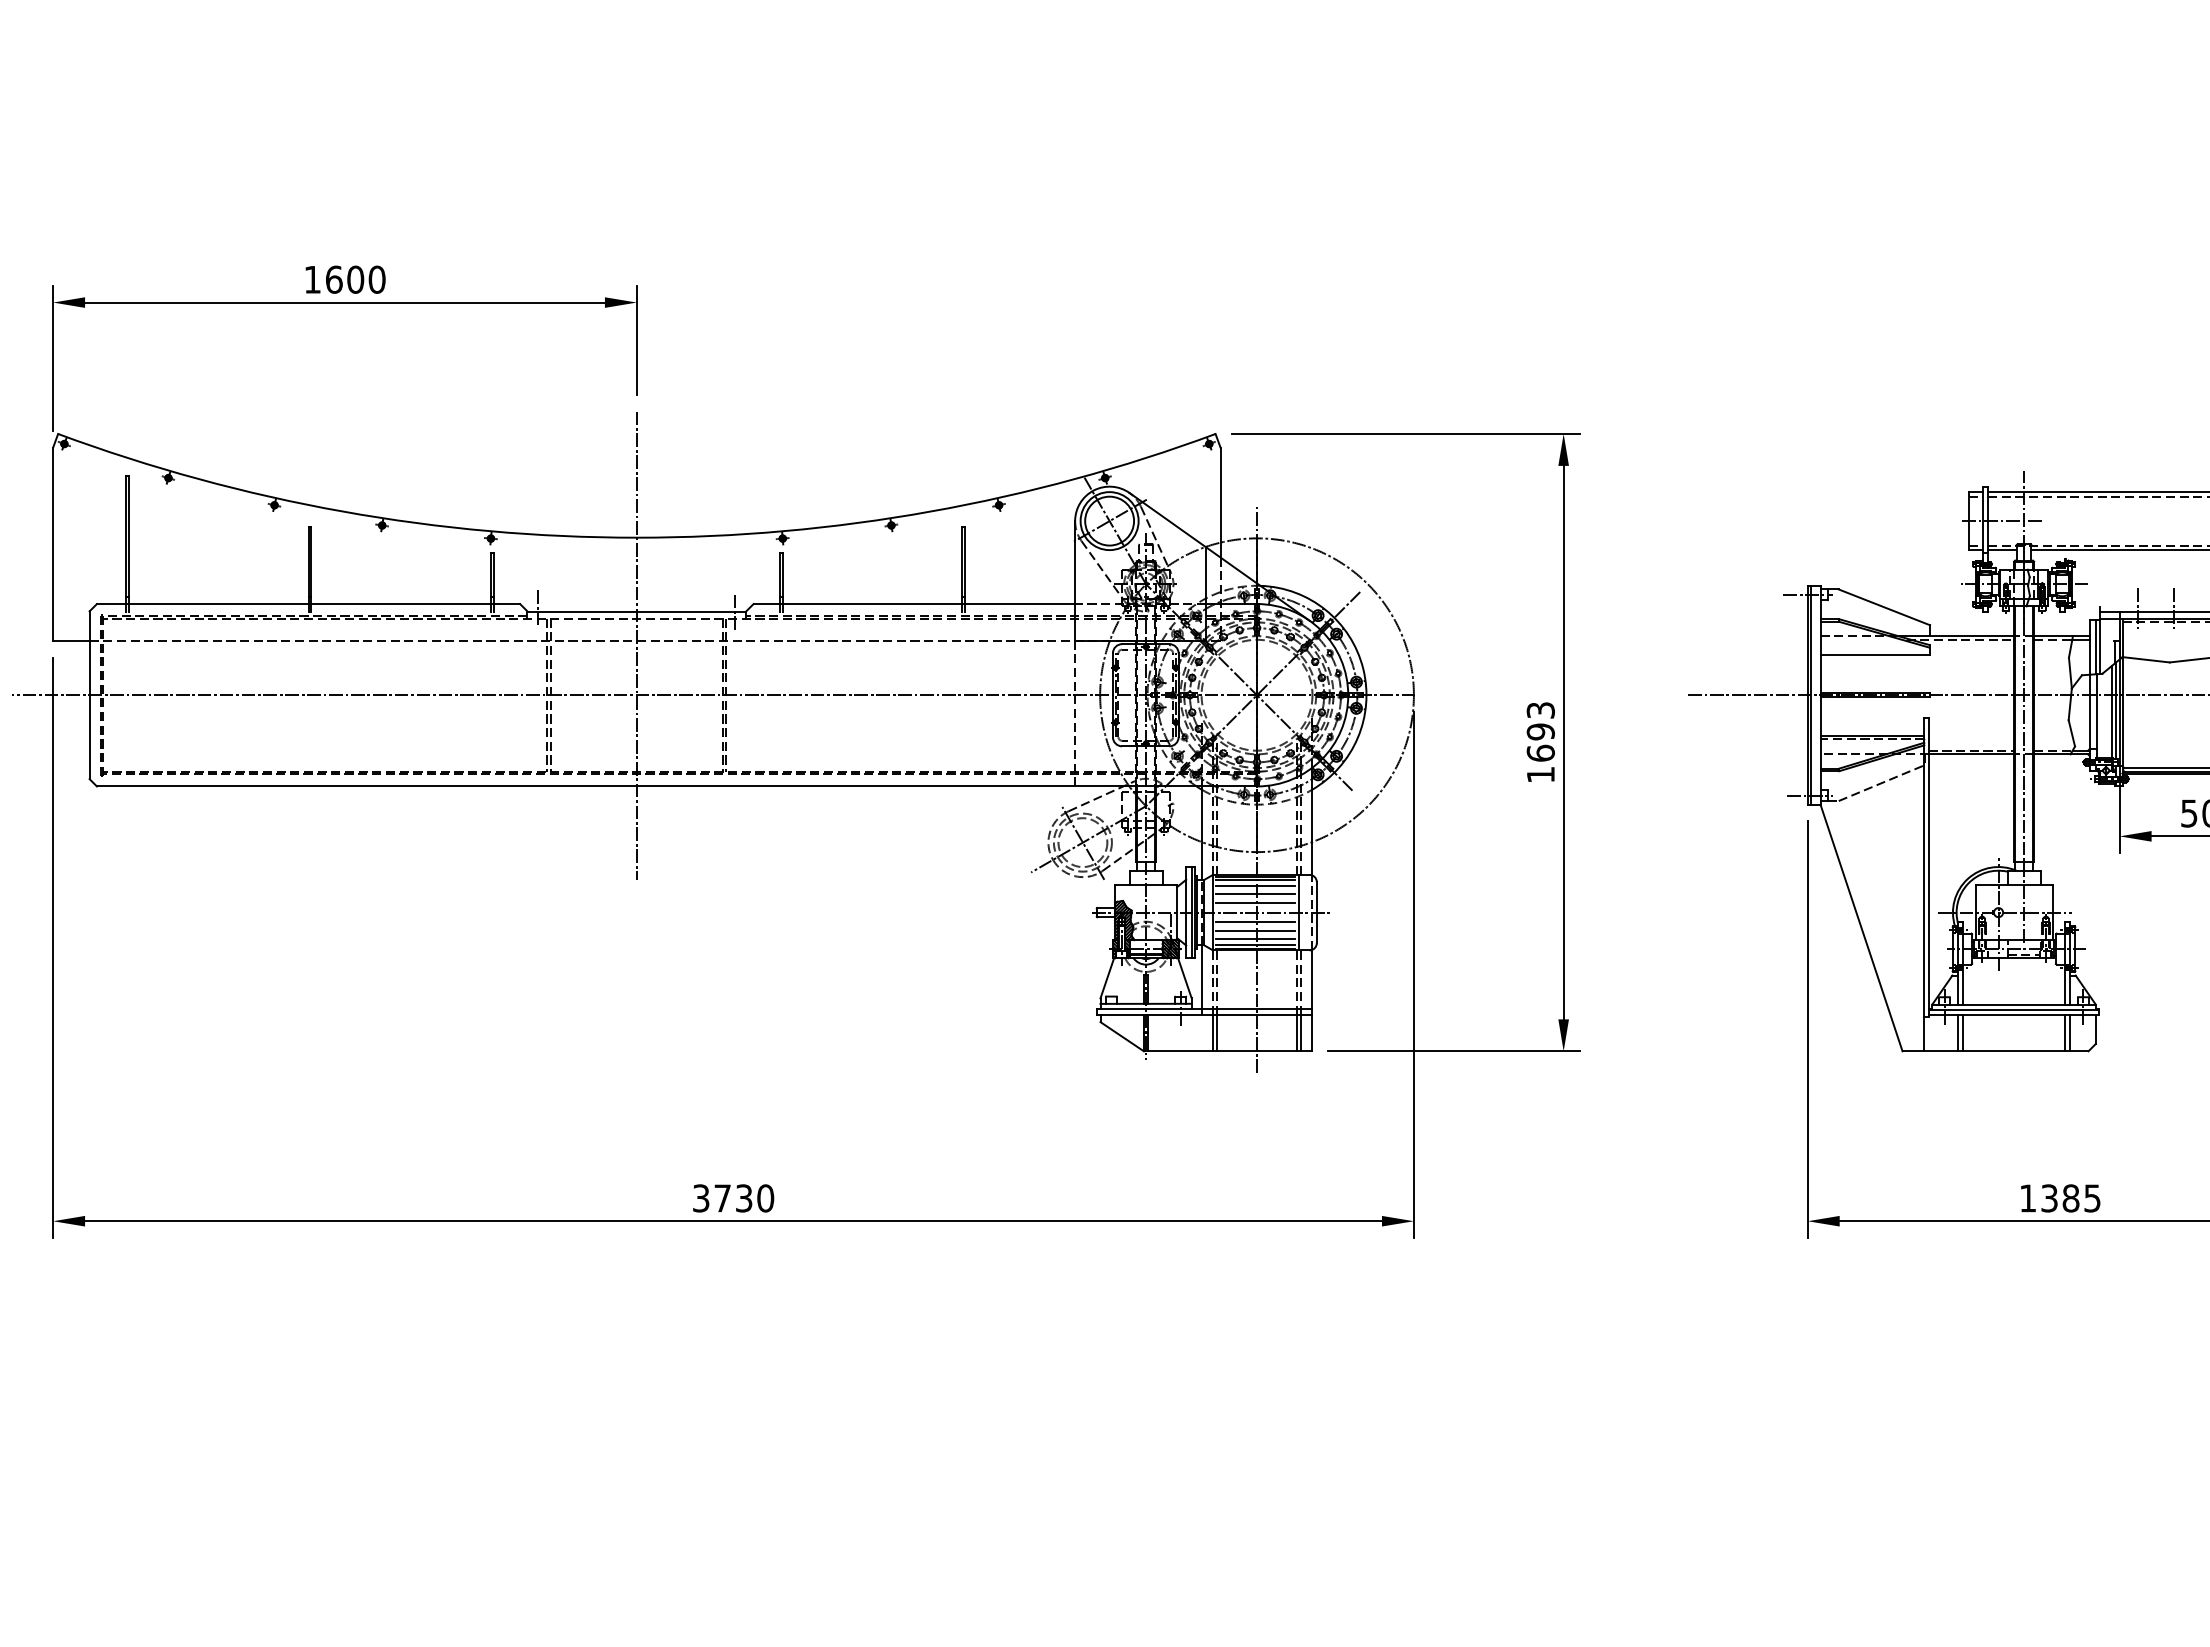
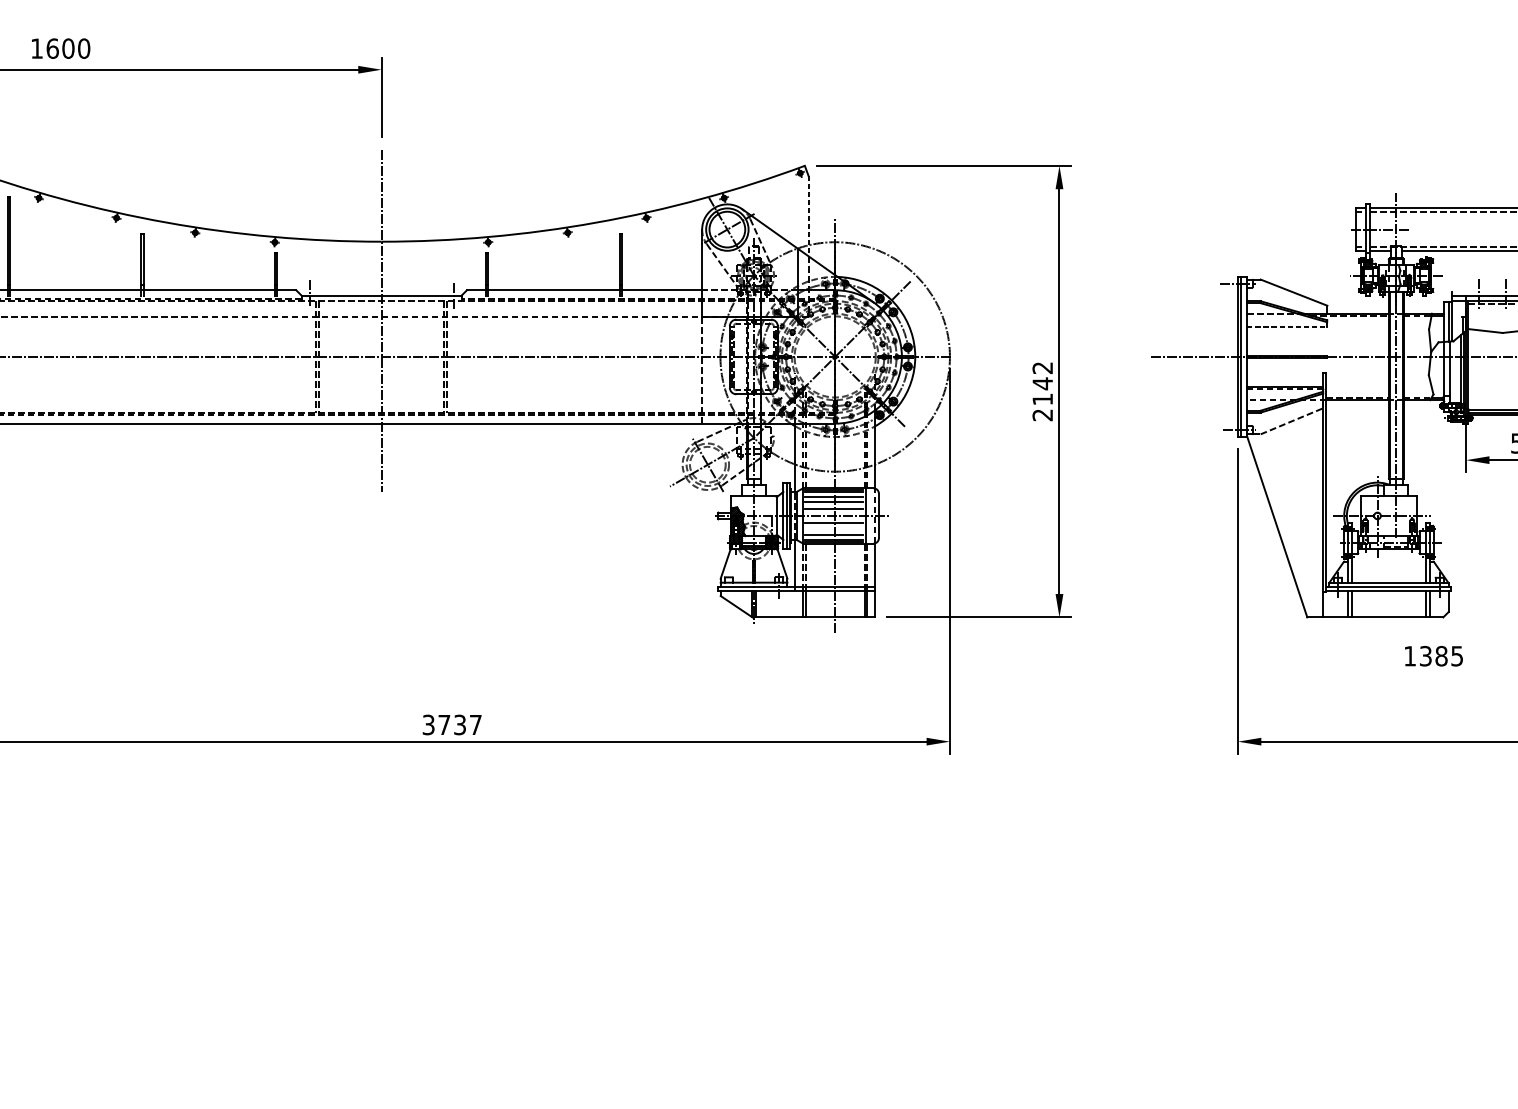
text: (345, 279) -> (60, 48), moved
line: (1220, 502) -> (808, 215), solid -> dashed
line: (1875, 654) -> (1287, 327), solid -> dashed
text: (1540, 742) -> (1042, 391), 1693 -> 2142
line: (1255, 931) -> (834, 529), removed
text: (765, 1198) -> (475, 725), 3730 -> 3737
text: (2060, 1198) -> (1433, 656), moved

